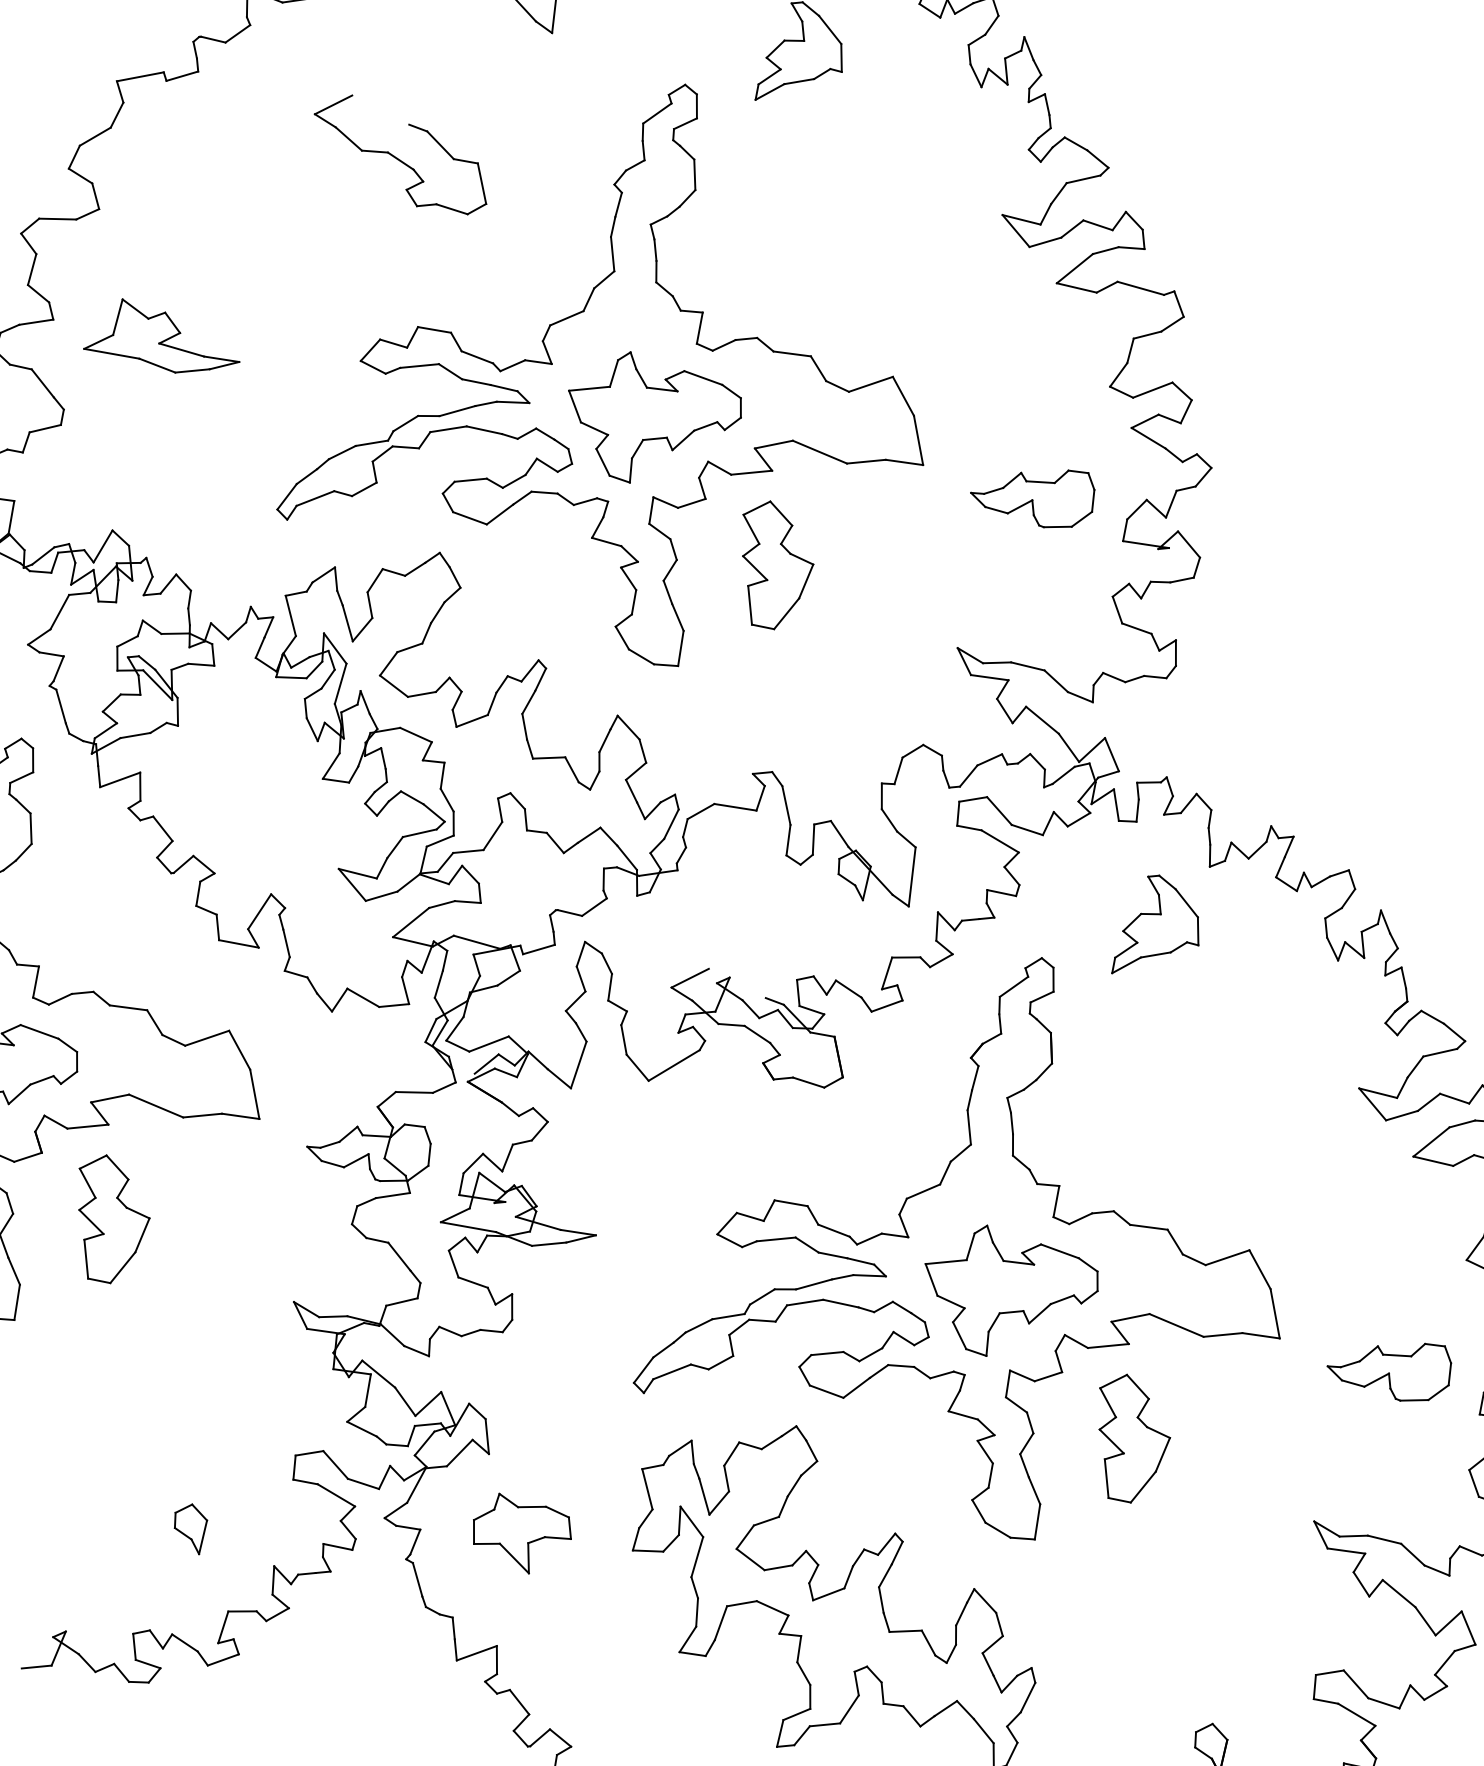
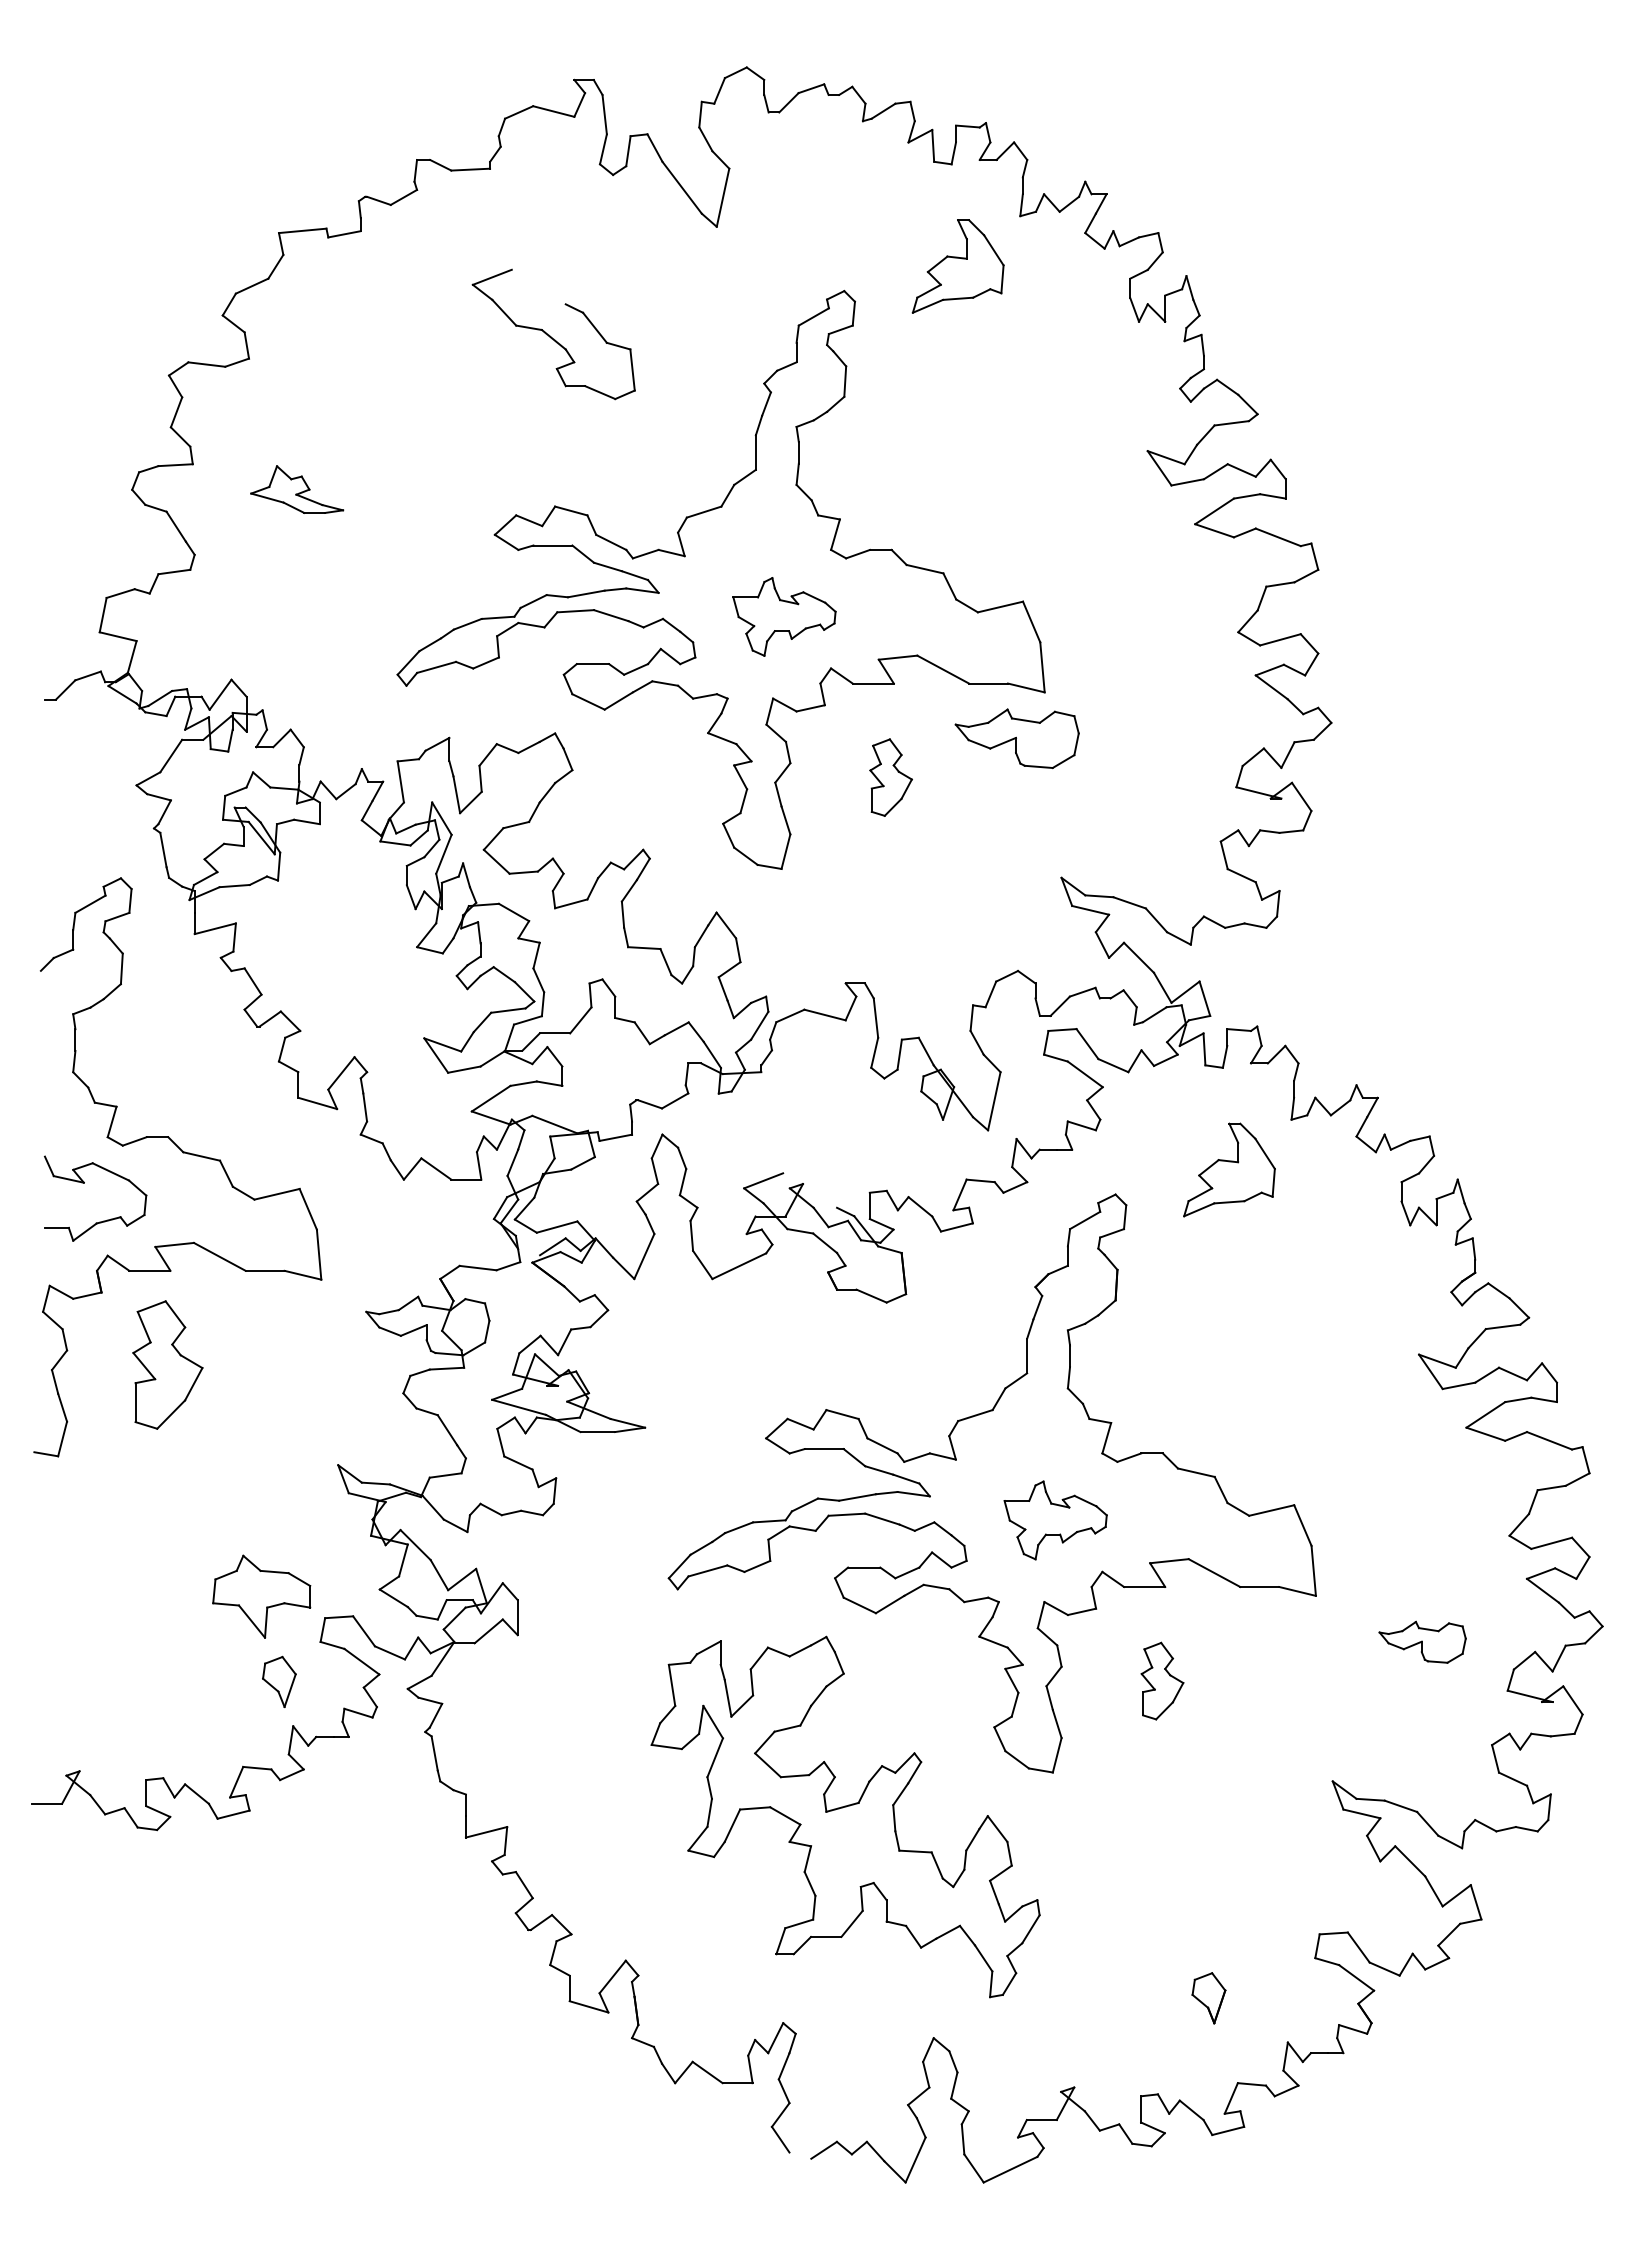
part: (158, 334) -> (296, 489), size x0.6
part: (656, 414) -> (784, 616), size x0.6
part: (1032, 500) -> (1016, 738), moved
part: (777, 564) -> (890, 777), size x0.6
part: (1013, 1288) -> (1055, 1520), size x0.6
part: (1390, 1374) -> (1422, 1642), size x0.7
part: (1135, 1437) -> (1162, 1680), size x0.6
part: (191, 1529) -> (279, 1681), moved
part: (521, 1532) -> (261, 1596), moved

